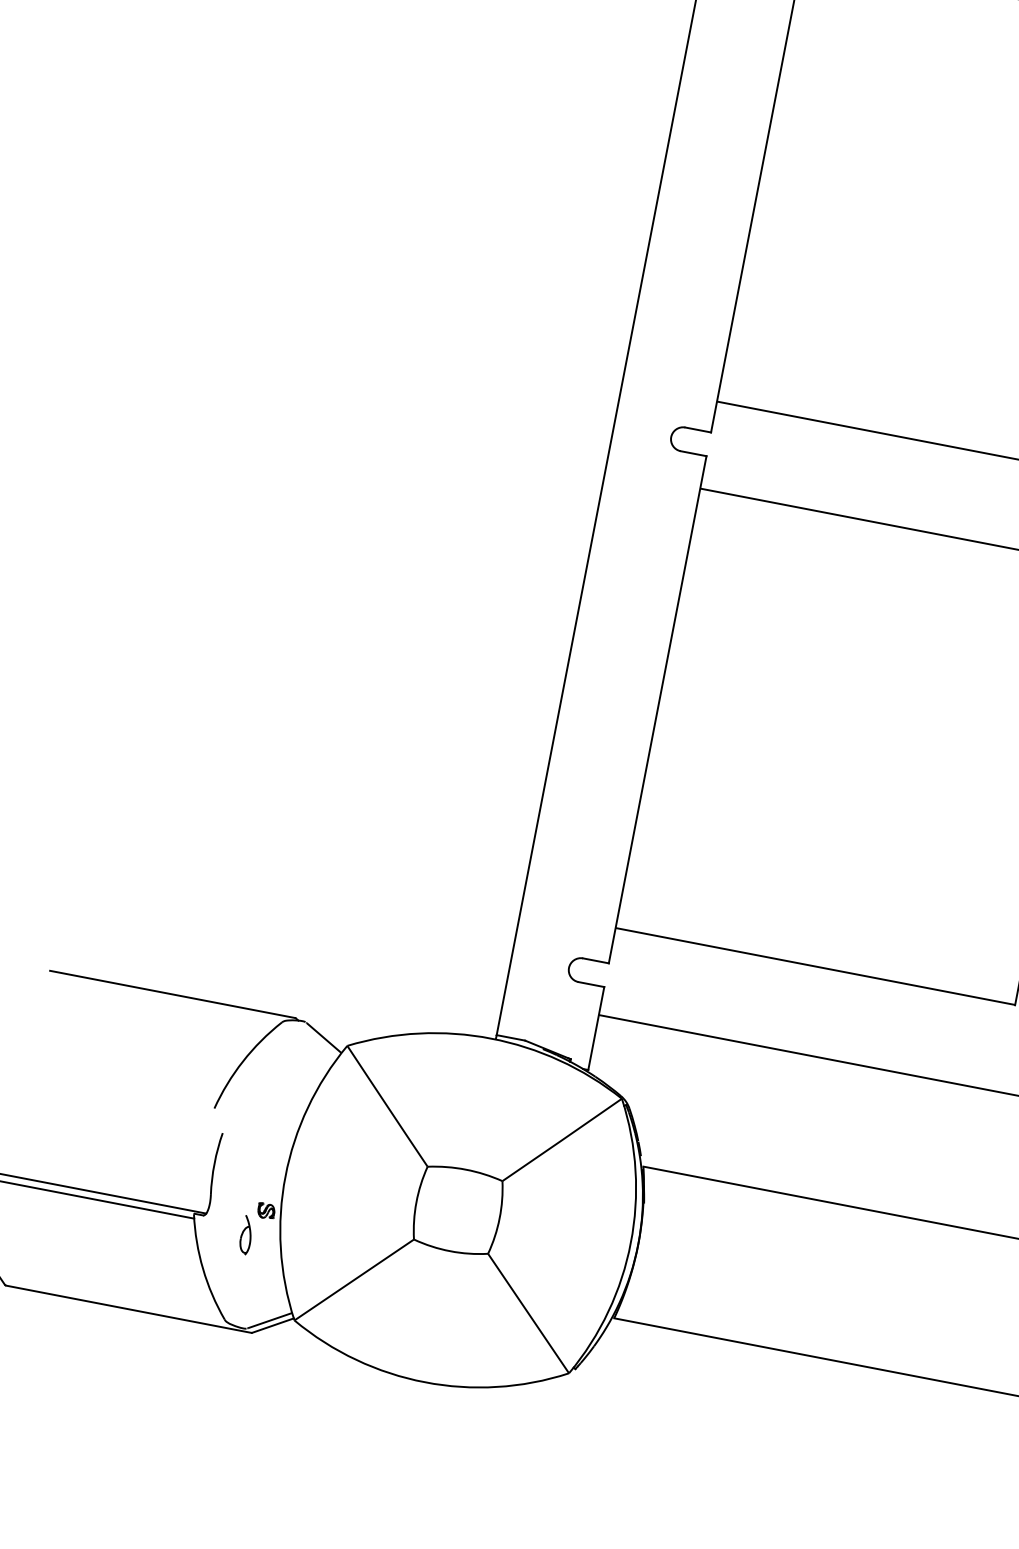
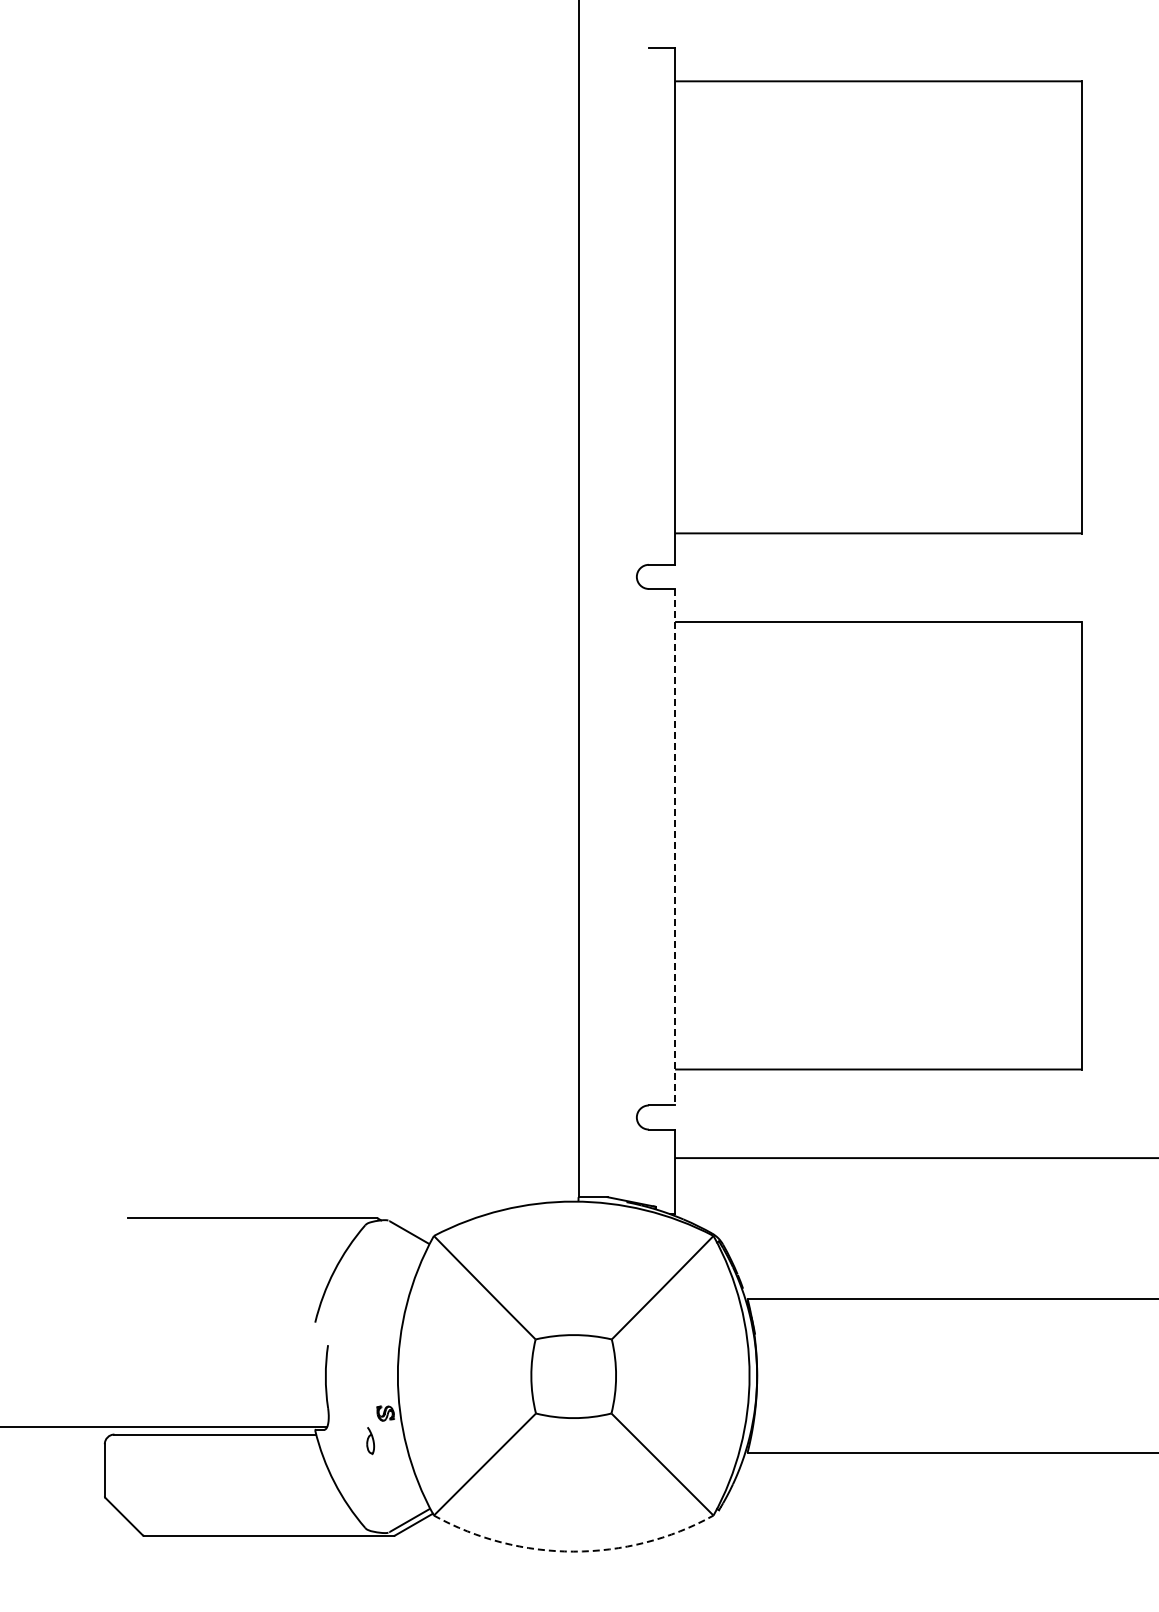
line: (658, 710) -> (675, 847), solid -> dashed
part: (246, 1234) -> (370, 1440), size x0.7
arc: (424, 1382) -> (573, 1551), solid -> dashed

